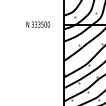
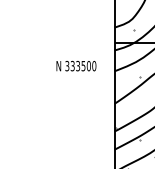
text: (38, 24) -> (76, 65), moved

